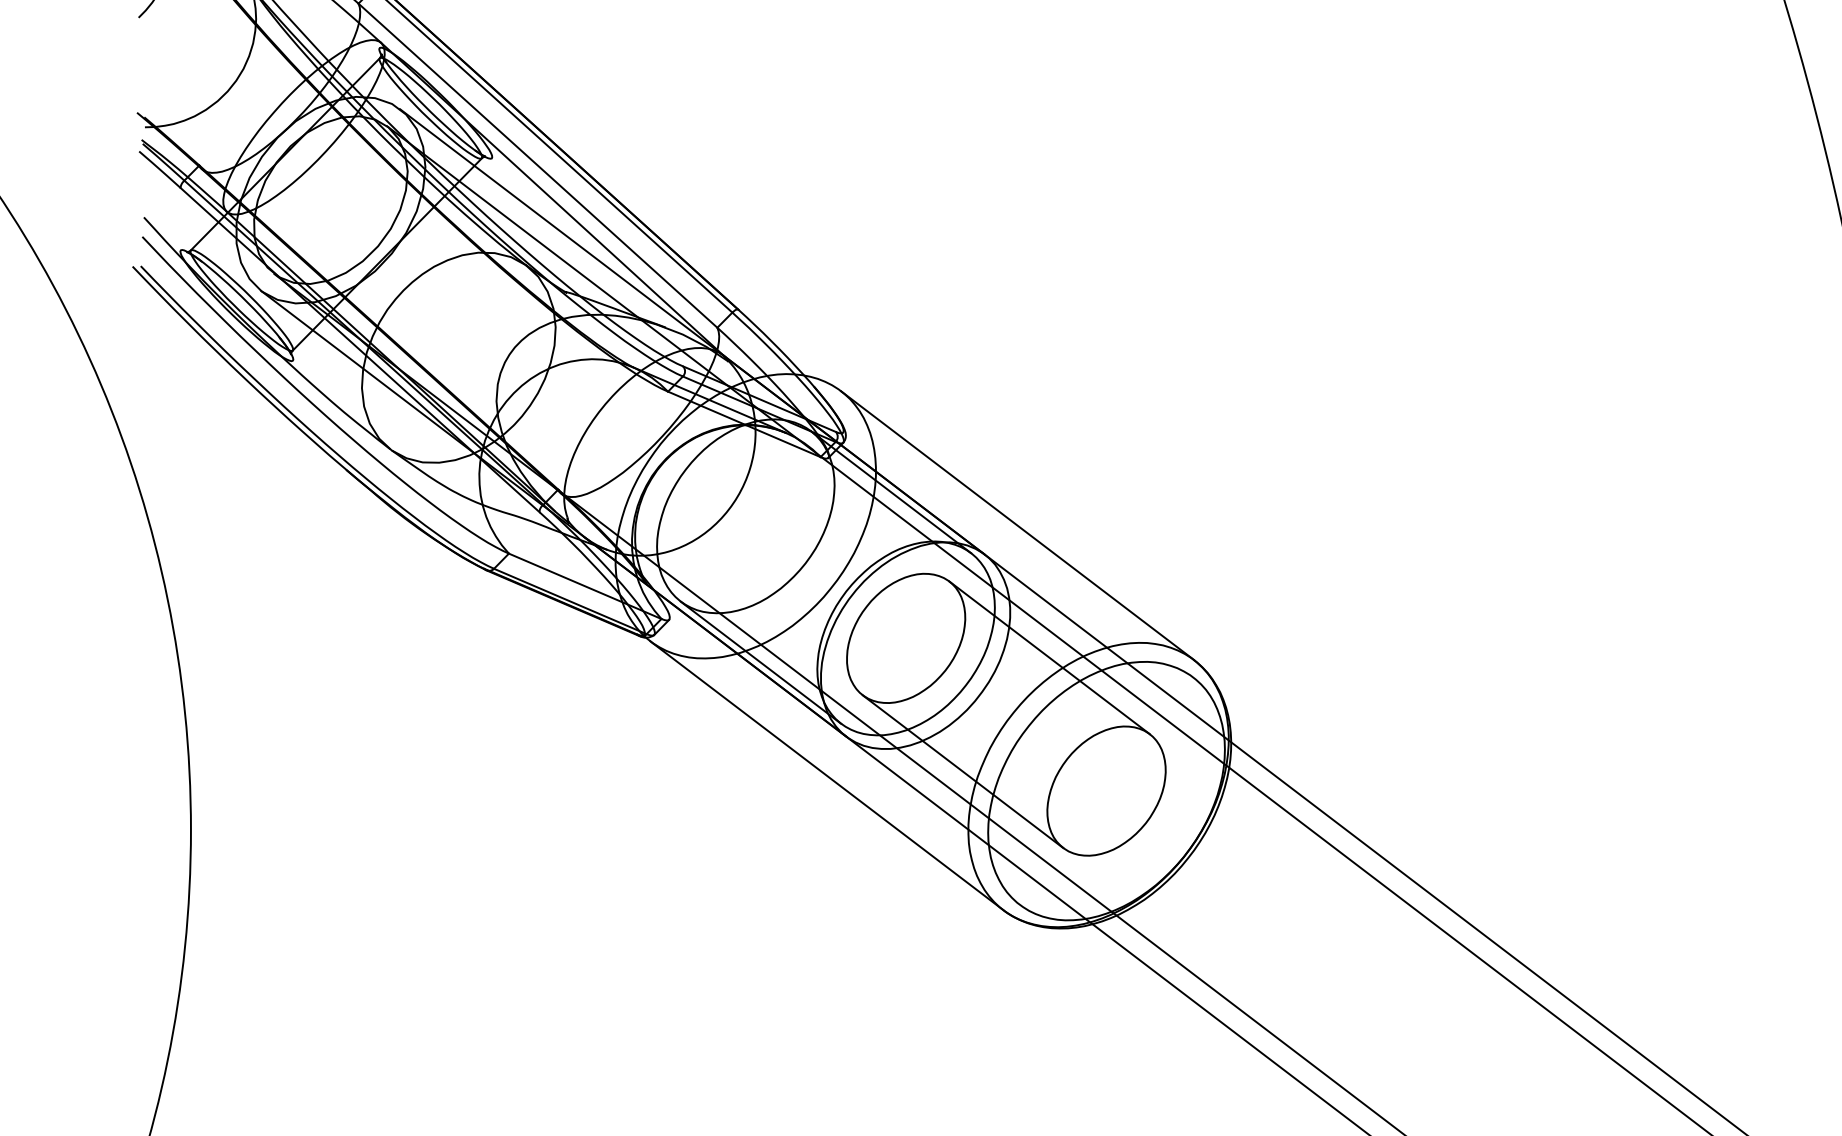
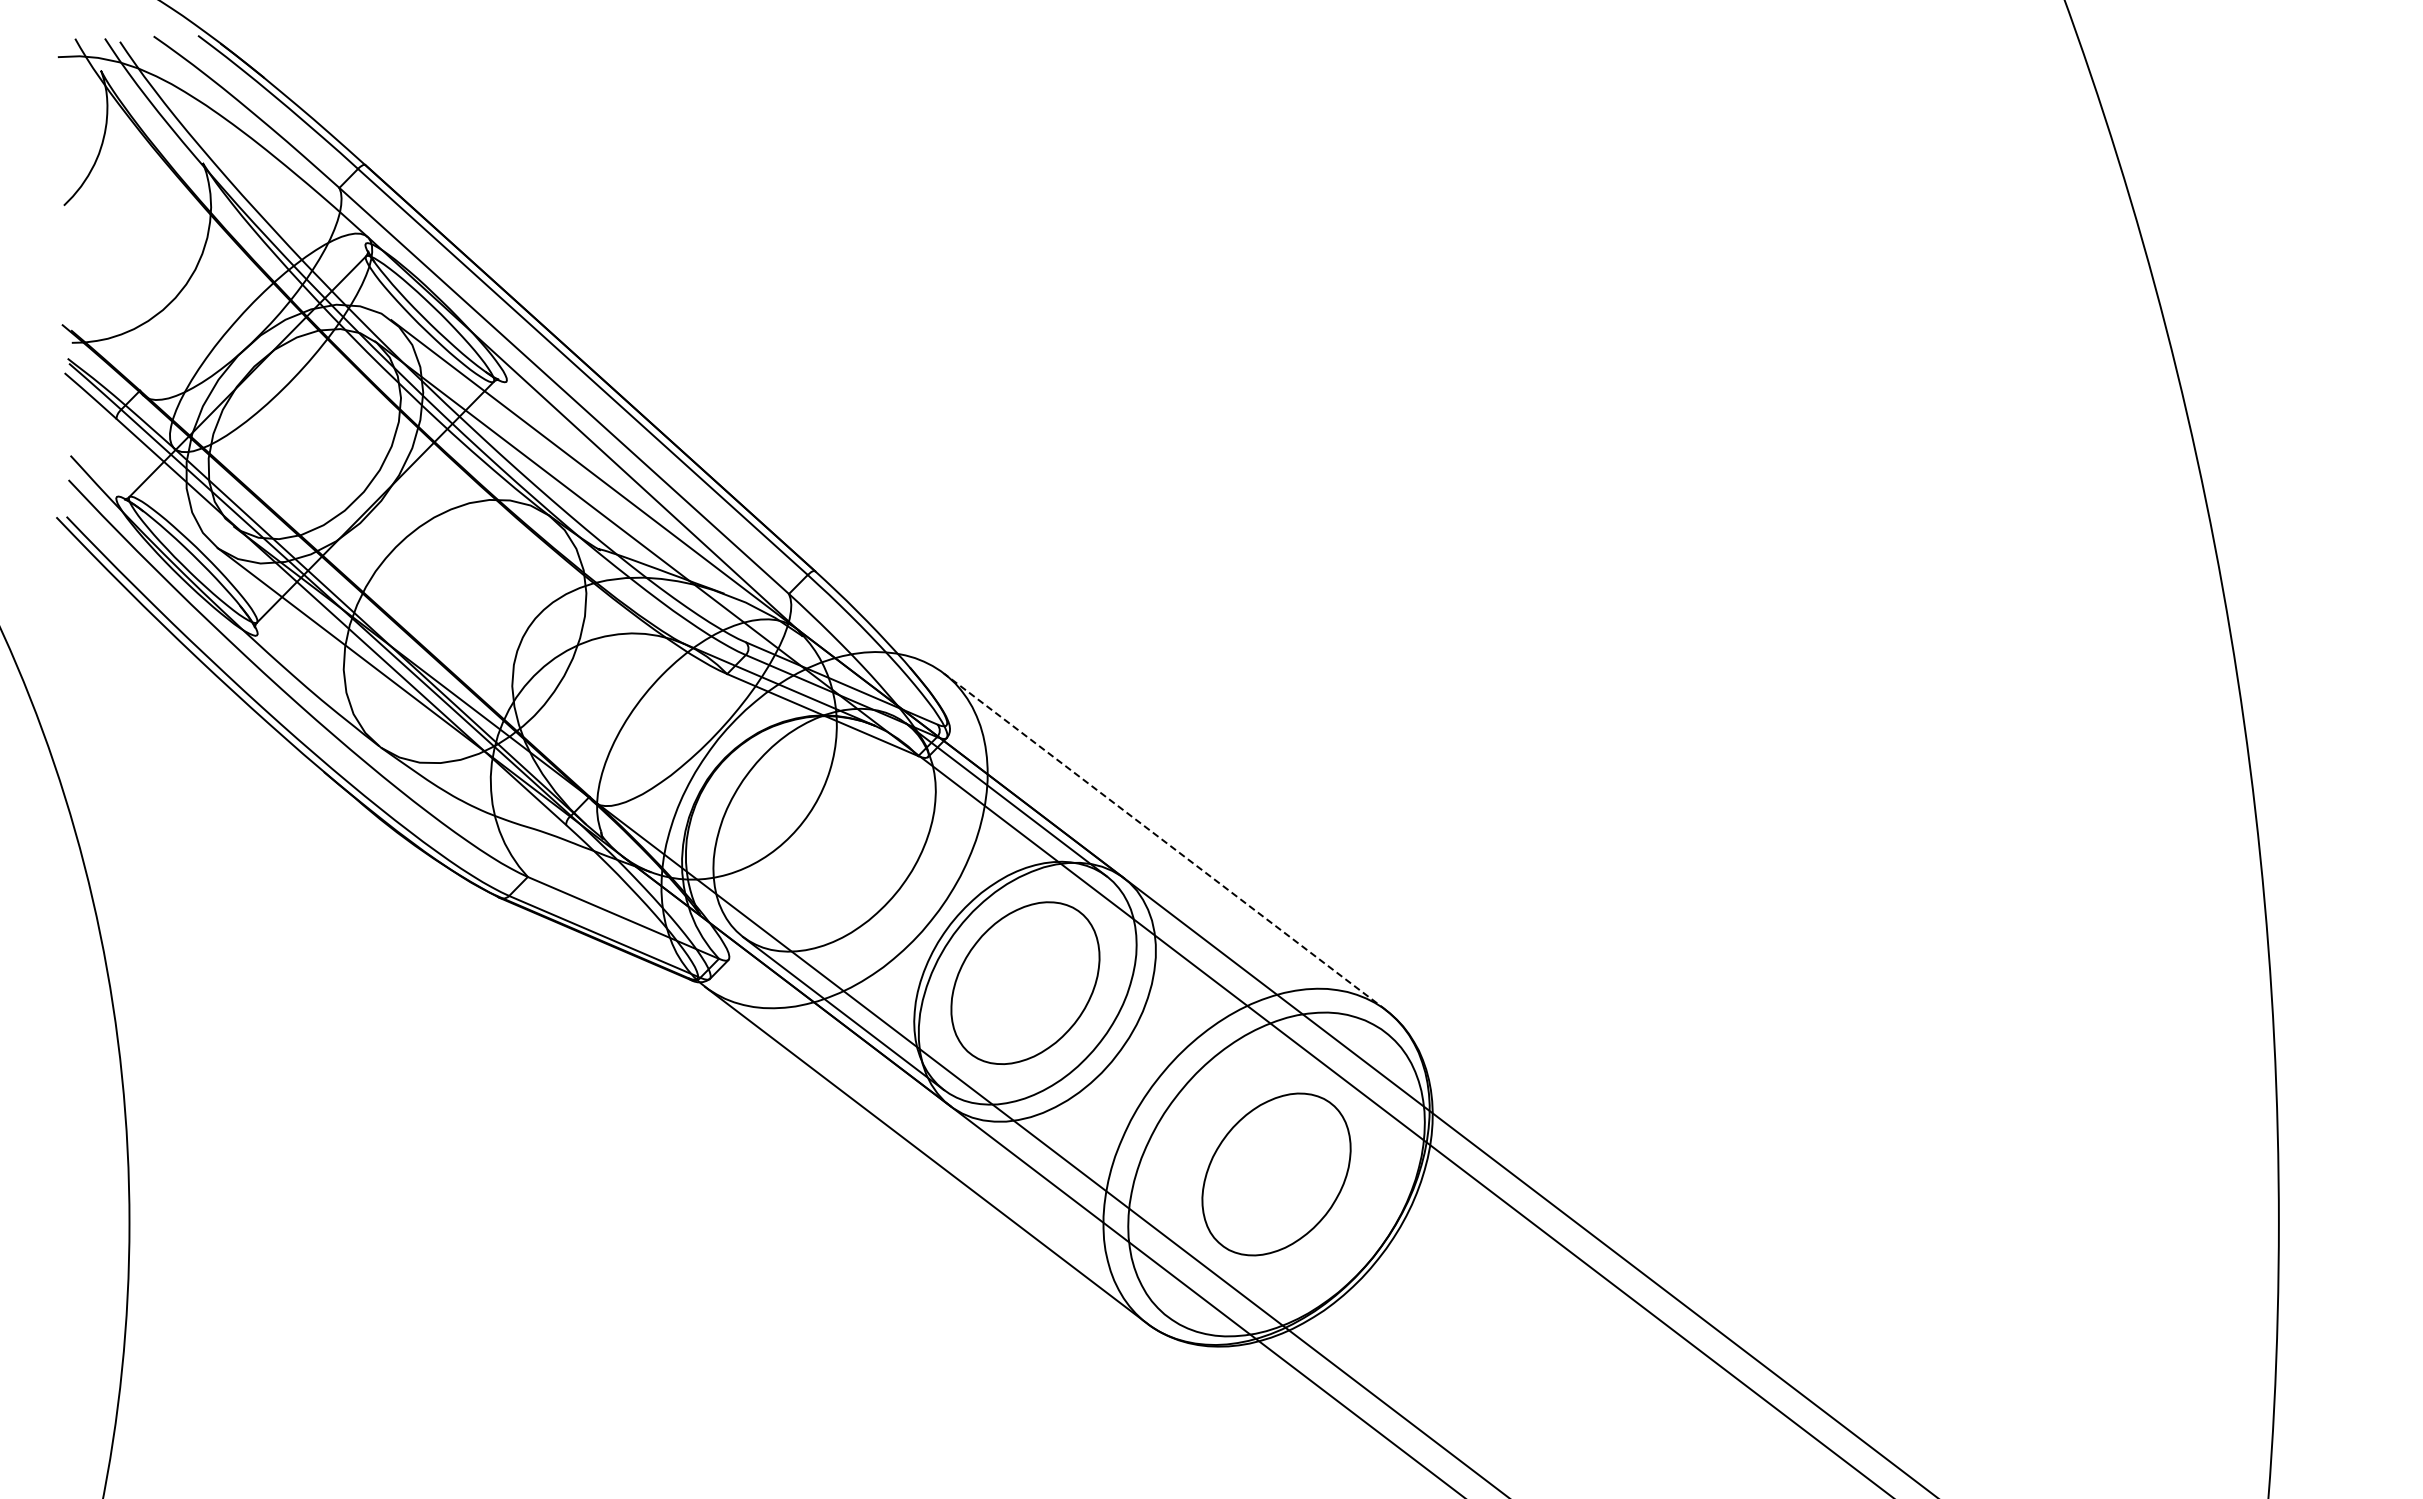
line: (1017, 525) -> (1164, 841), solid -> dashed
line: (1049, 657) -> (1204, 1007), removed
line: (962, 771) -> (1096, 1149), removed

